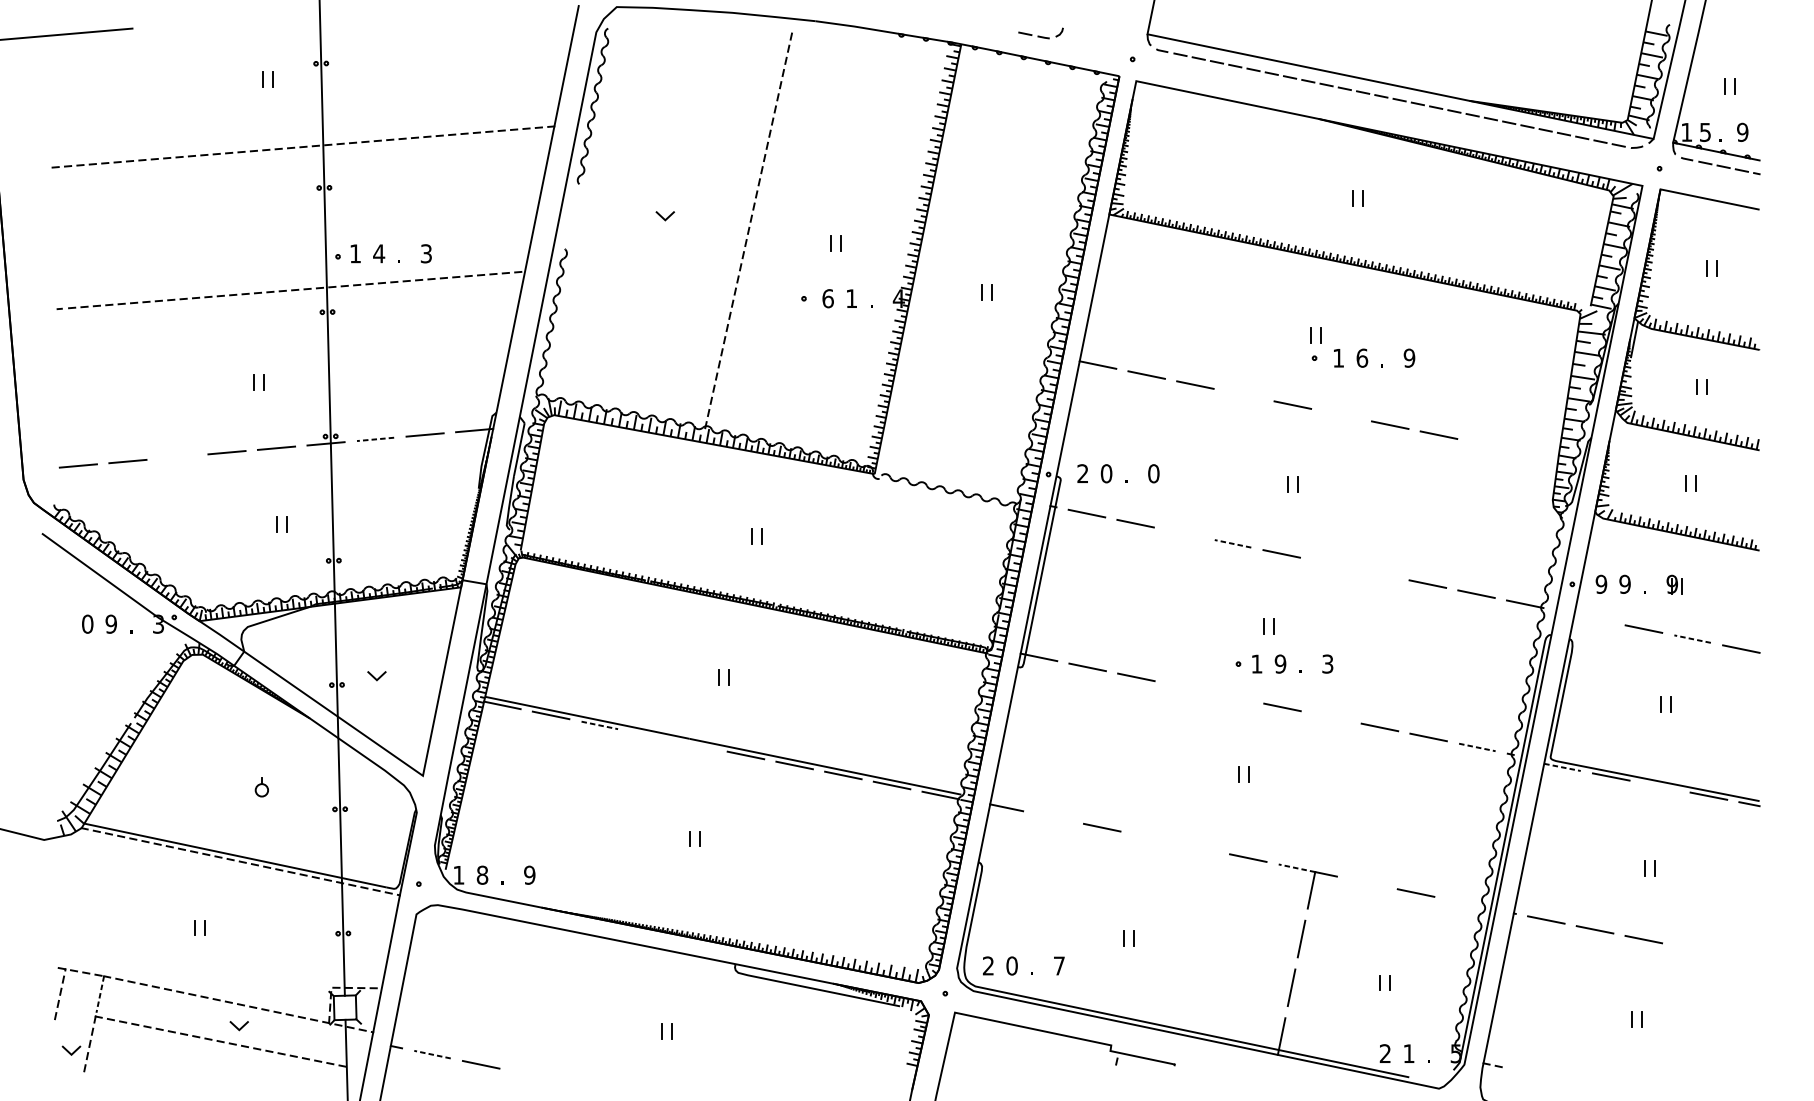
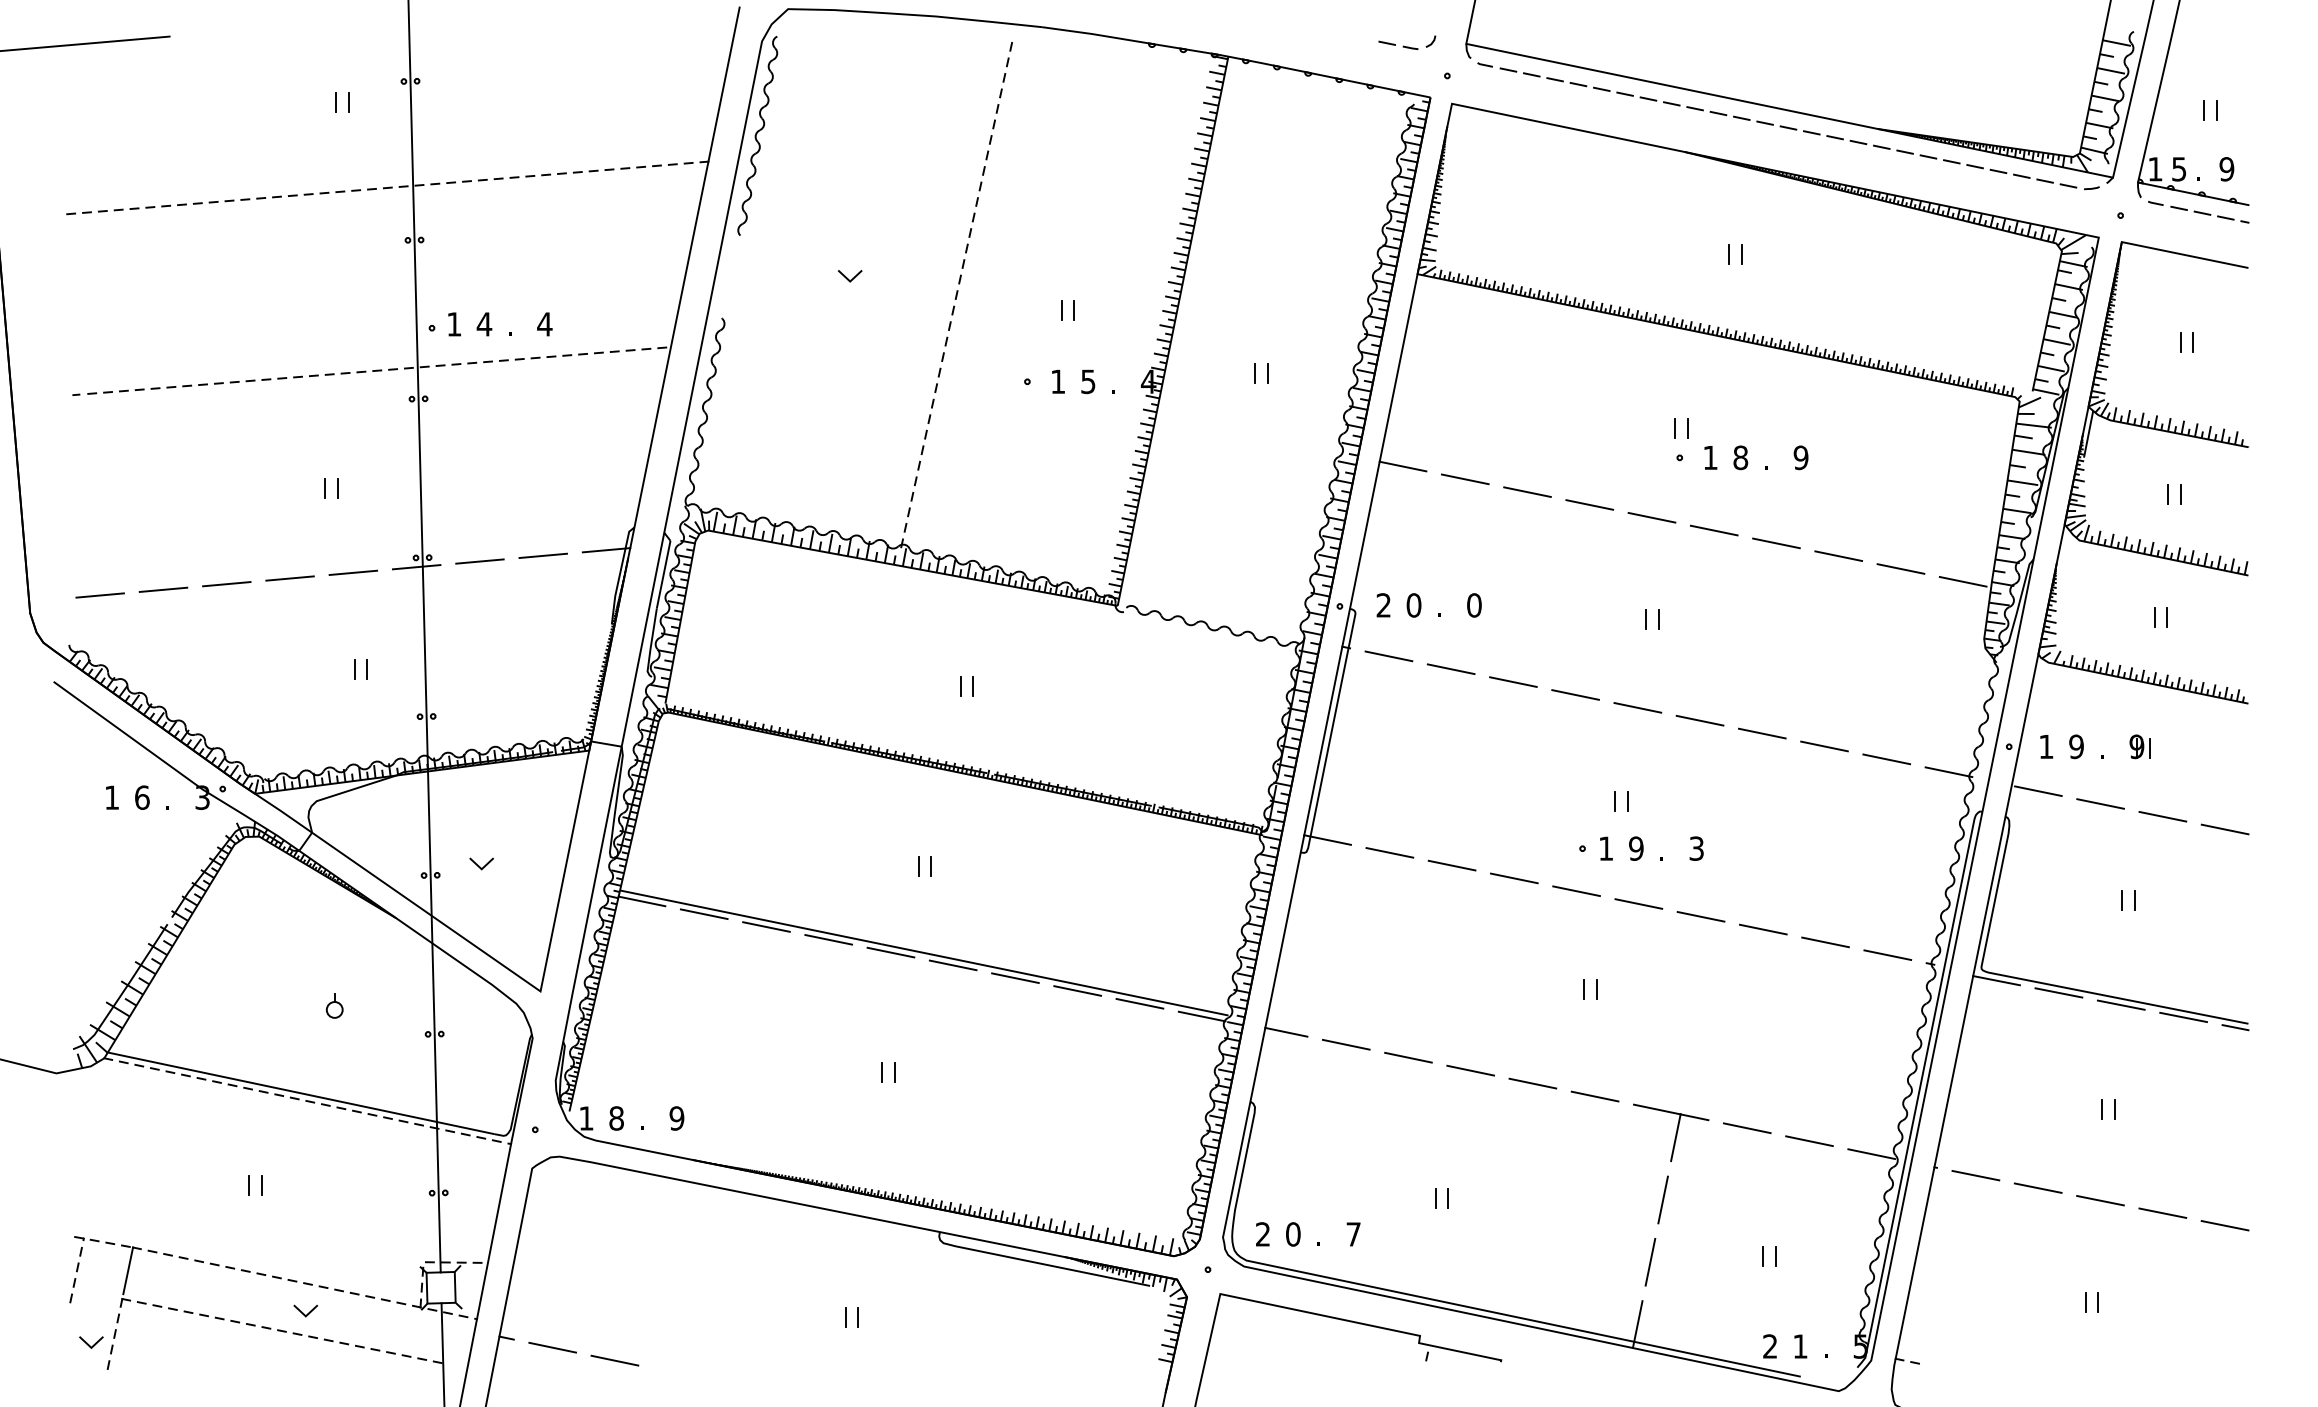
part: (1041, 33) -> (1407, 42), moved
text: (426, 253) -> (544, 324), 3 -> 4
text: (828, 298) -> (1058, 381), 6 -> 1
text: (851, 298) -> (1088, 381), 1 -> 5
text: (1362, 357) -> (1740, 457), 6 -> 8
line: (1243, 394) -> (1589, 504), added
line: (1340, 415) -> (1713, 530), added
line: (375, 439) -> (479, 561), dashed -> solid
line: (1487, 444) -> (1900, 568), added
line: (1535, 455) -> (1962, 581), added
line: (177, 457) -> (226, 584), added
line: (1184, 533) -> (1513, 681), added
line: (1232, 543) -> (1575, 694), dashed -> solid
line: (1329, 563) -> (1699, 720), added
line: (1378, 573) -> (1761, 733), added
text: (1601, 584) -> (2046, 746), 9 -> 1
line: (1595, 619) -> (2038, 791), added
text: (87, 624) -> (111, 797), 0 -> 1
text: (110, 624) -> (141, 797), 9 -> 6
line: (1692, 638) -> (2162, 816), dashed -> solid
line: (1185, 687) -> (1514, 878), added
line: (1233, 697) -> (1576, 891), added
line: (1330, 717) -> (1700, 916), added
line: (599, 725) -> (766, 927), dashed -> solid
line: (648, 735) -> (828, 939), added
line: (696, 745) -> (890, 952), added
line: (1477, 747) -> (1887, 955), dashed -> solid
line: (1562, 767) -> (1996, 980), dashed -> solid
line: (1659, 786) -> (2120, 1004), added
line: (1052, 817) -> (1345, 1044), added
line: (1150, 837) -> (1470, 1070), added
line: (1199, 847) -> (1532, 1083), added
line: (1297, 868) -> (1657, 1109), dashed -> solid
line: (1367, 882) -> (1747, 1127), added
line: (1464, 903) -> (1871, 1154), added
line: (1692, 948) -> (2162, 1212), added
line: (1740, 959) -> (2224, 1225), added
line: (100, 994) -> (128, 1270), dashed -> solid
line: (432, 1054) -> (552, 1347), dashed -> solid

